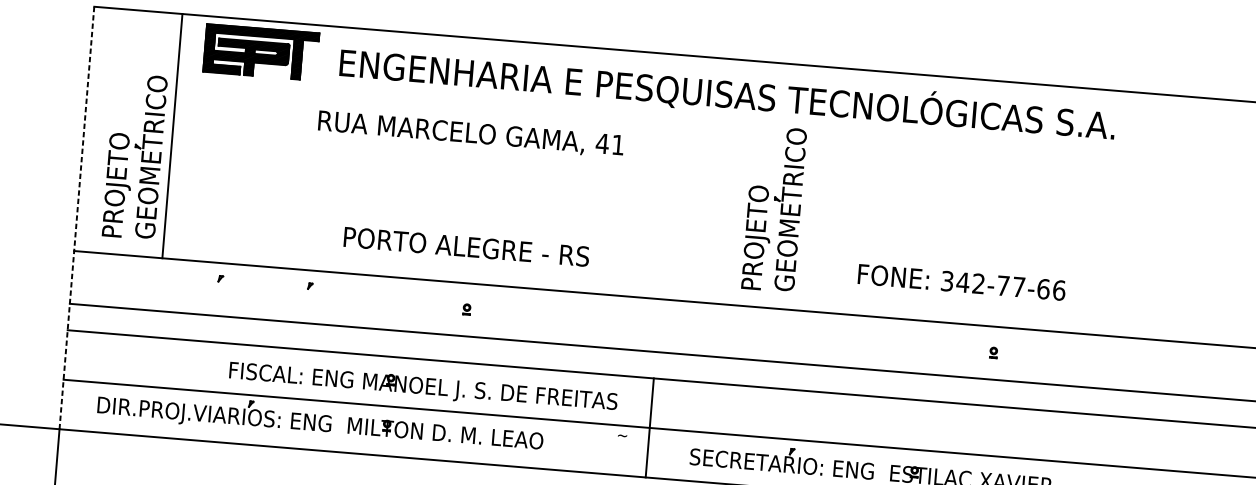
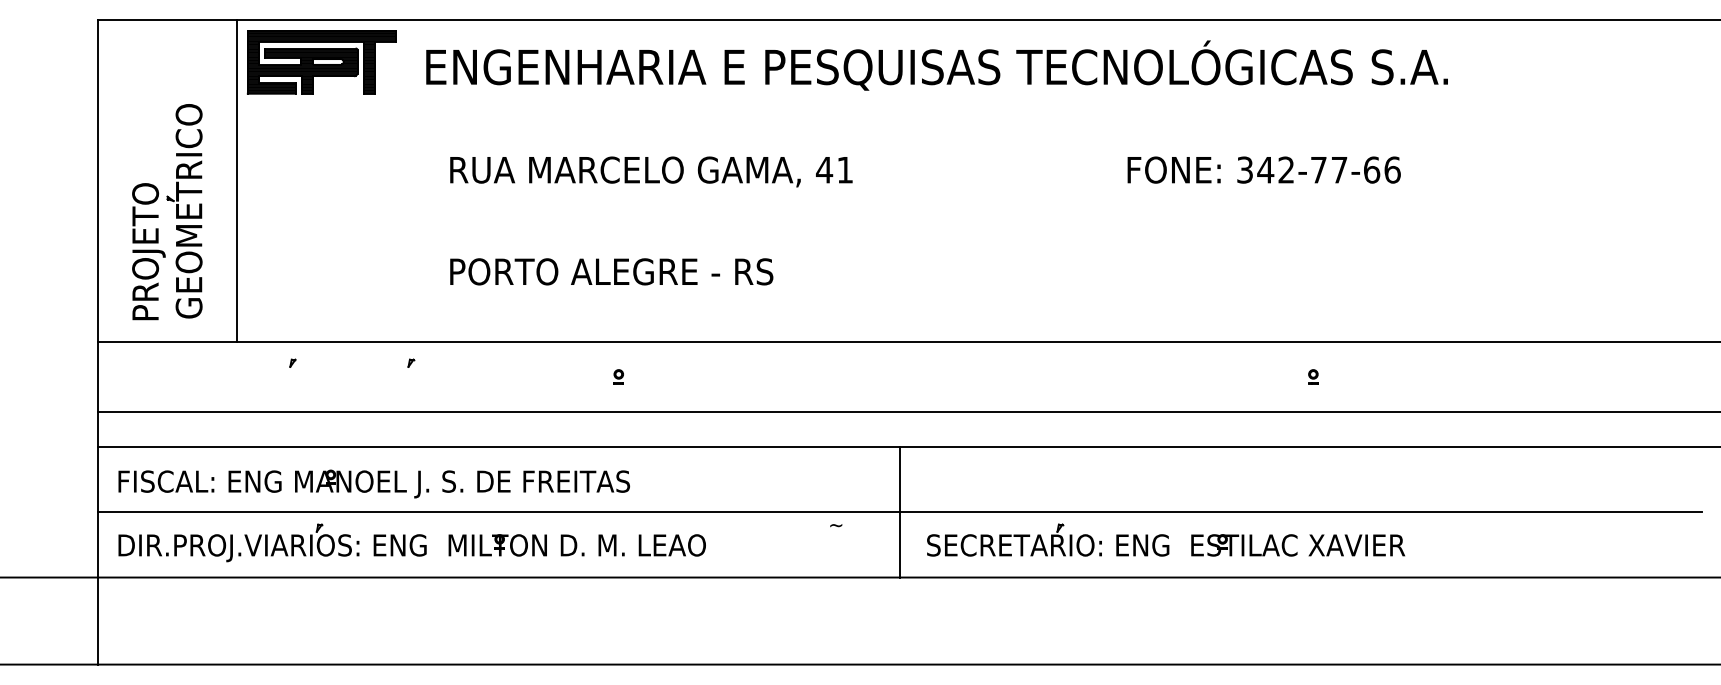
text: (471, 134) -> (651, 171), moved
line: (172, 136) -> (237, 181), moved
part: (781, 209) -> (1019, 212), removed
line: (77, 217) -> (98, 298), dashed -> solid
text: (466, 246) -> (611, 271), moved
text: (961, 281) -> (1263, 169), moved
part: (422, 387) -> (373, 483), moved
part: (320, 420) -> (411, 542), moved
line: (650, 427) -> (900, 511), moved

